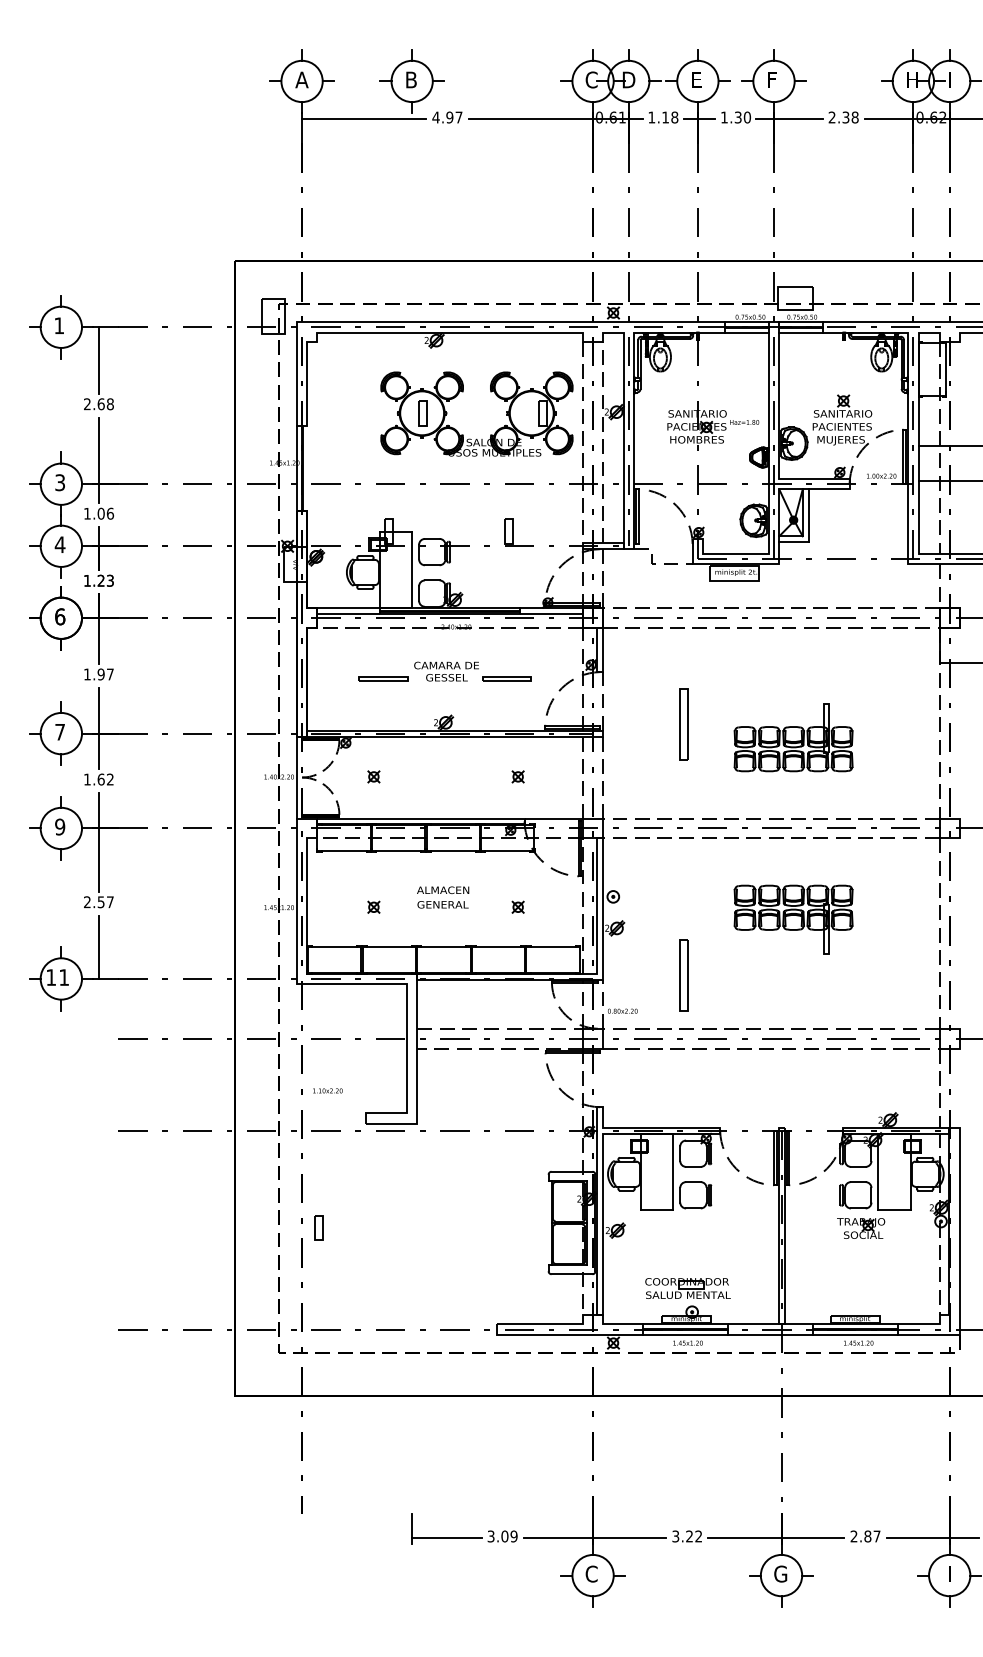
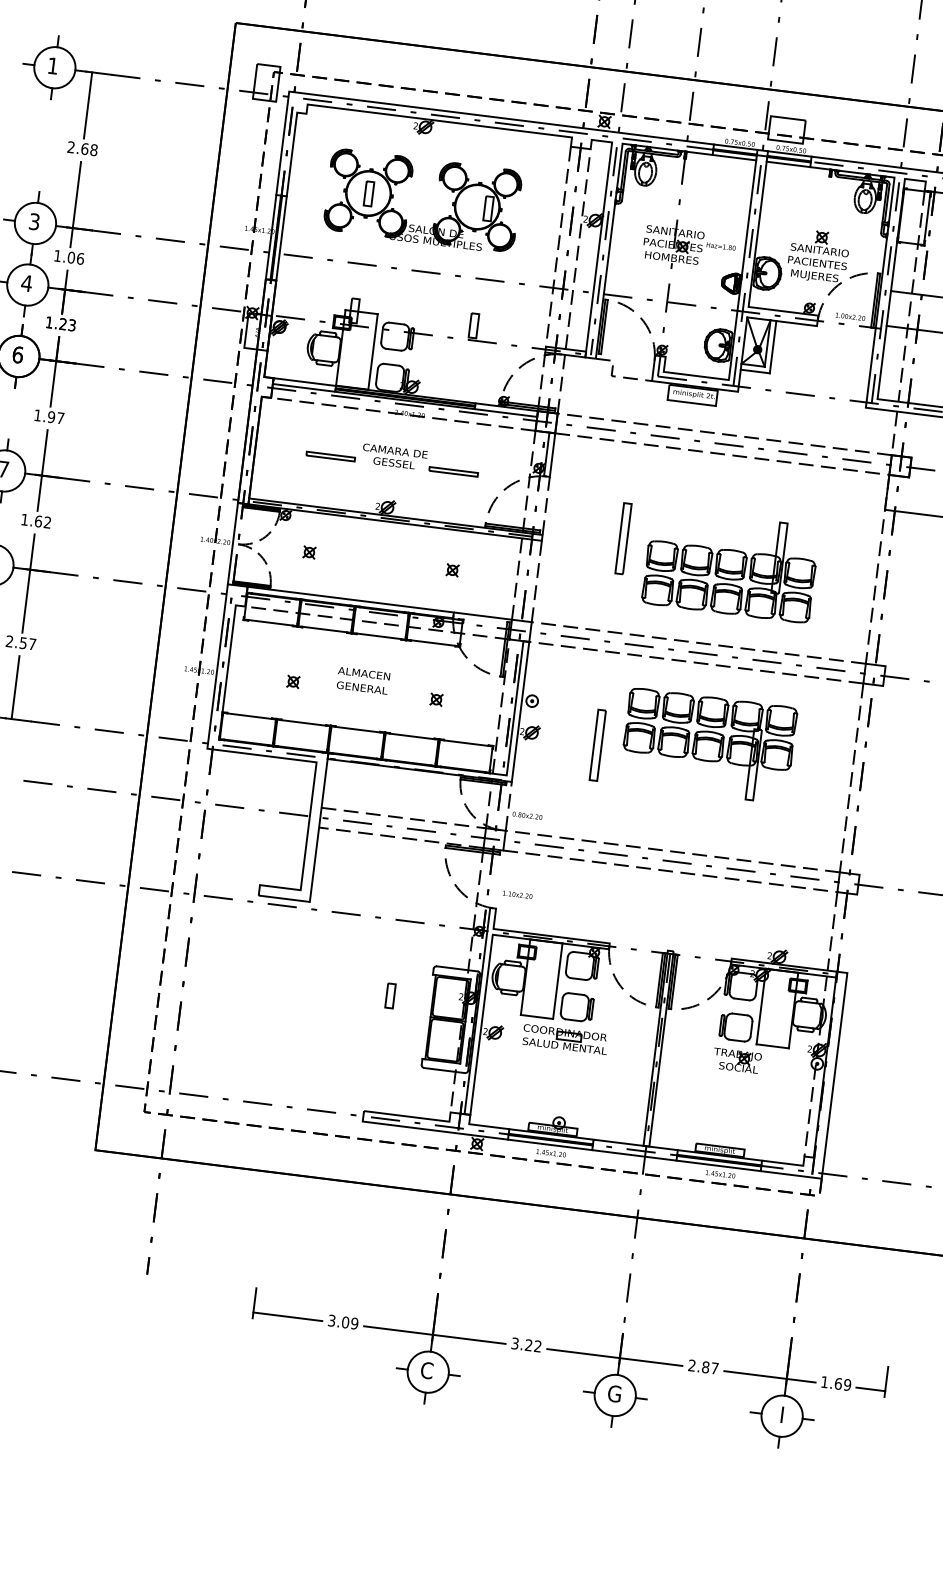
part: (463, 392) -> (412, 177), moved
line: (307, 468) -> (281, 238), added
part: (793, 737) -> (730, 565), size x1.43
part: (793, 919) -> (708, 745), size x1.43
part: (683, 975) -> (597, 745), moved
text: (327, 1090) -> (517, 894), moved
part: (318, 1227) -> (389, 995), moved
part: (687, 1288) -> (564, 1039), moved

